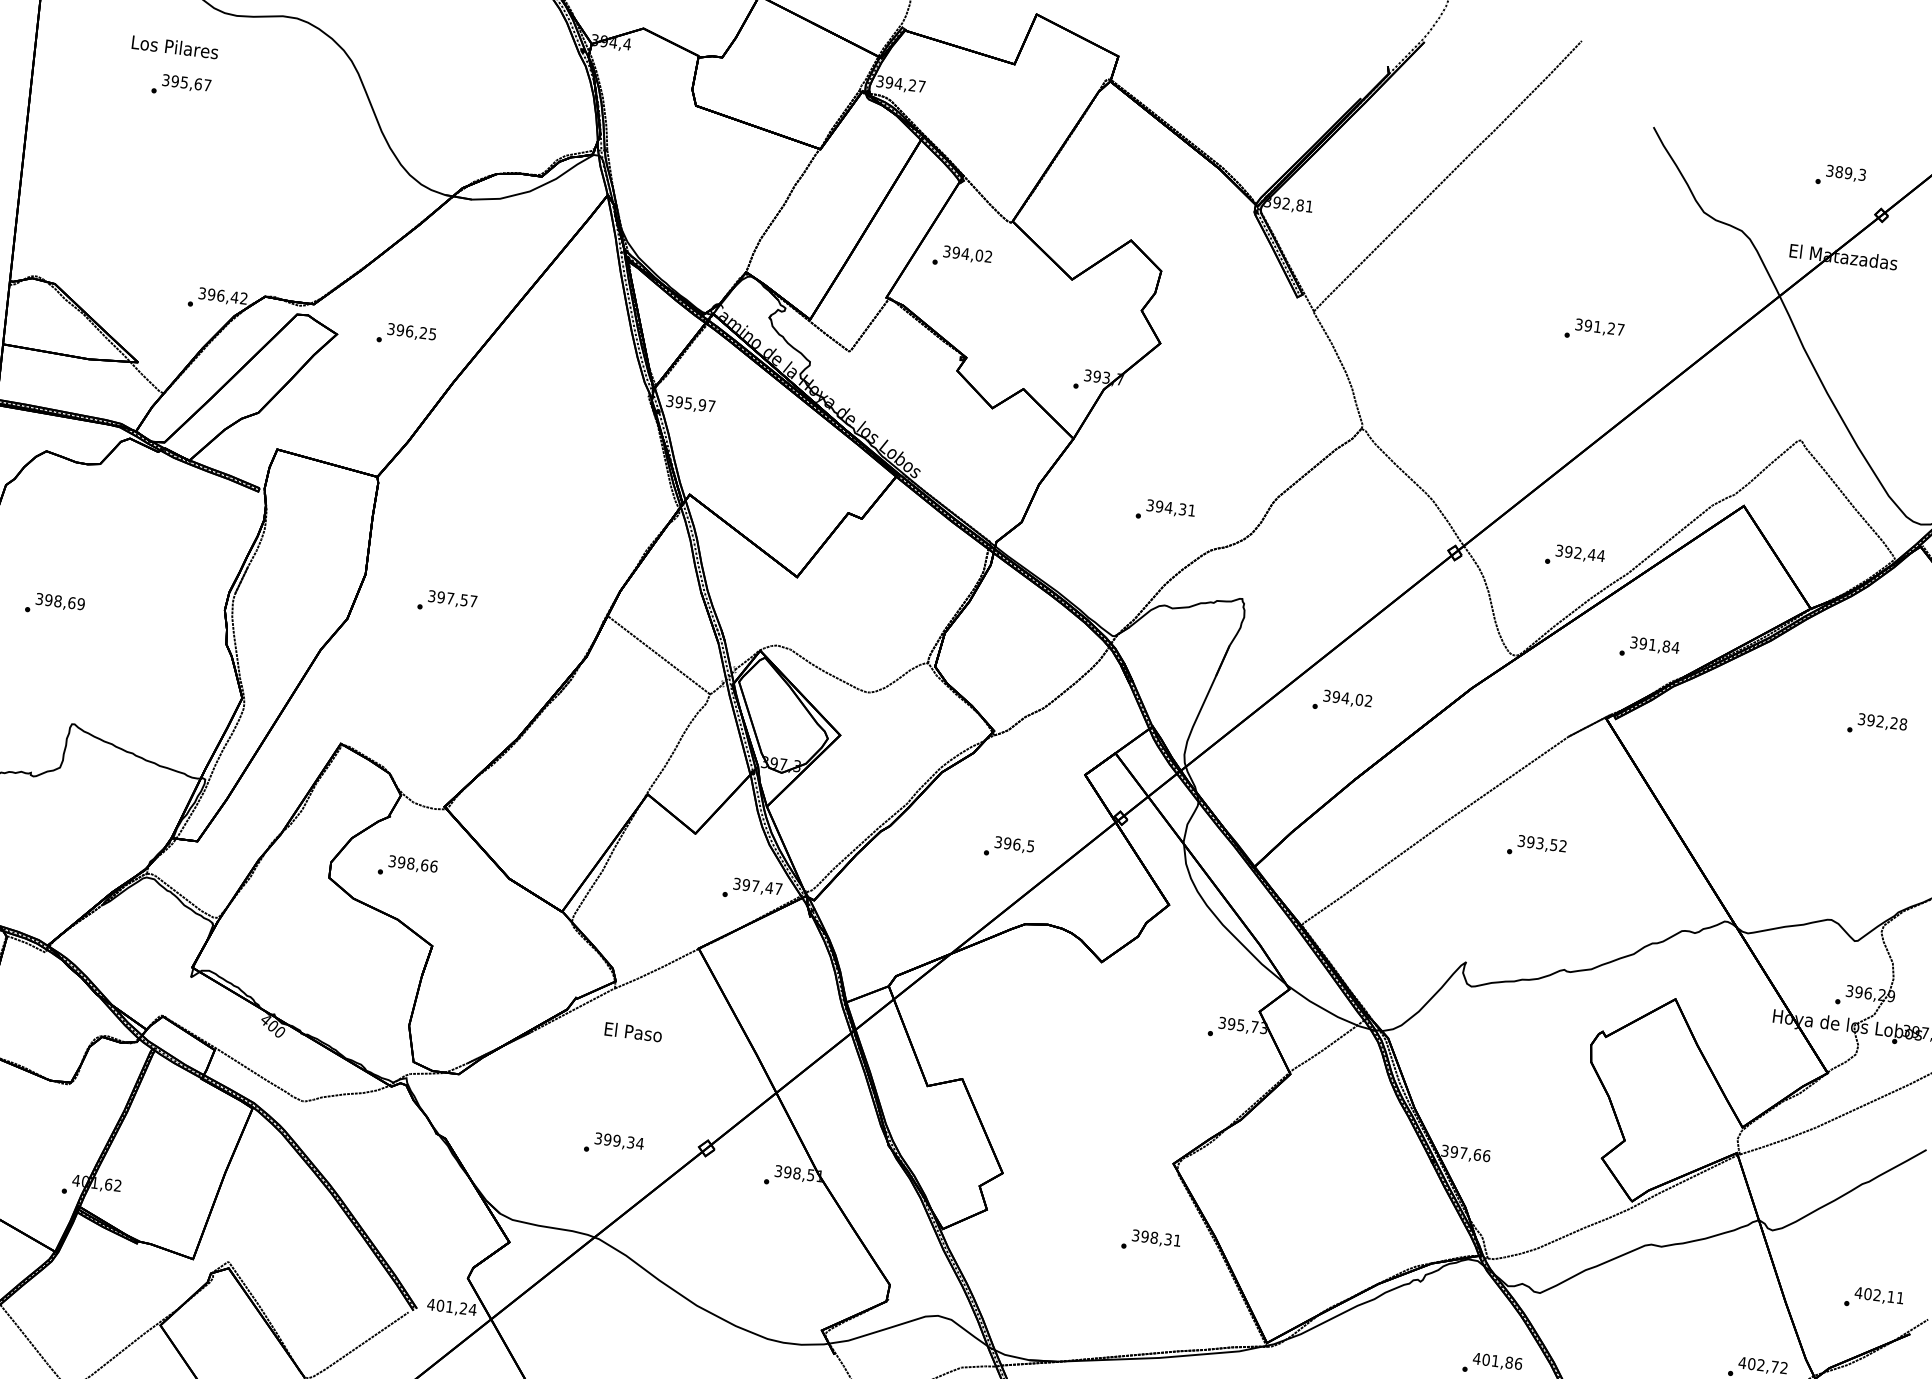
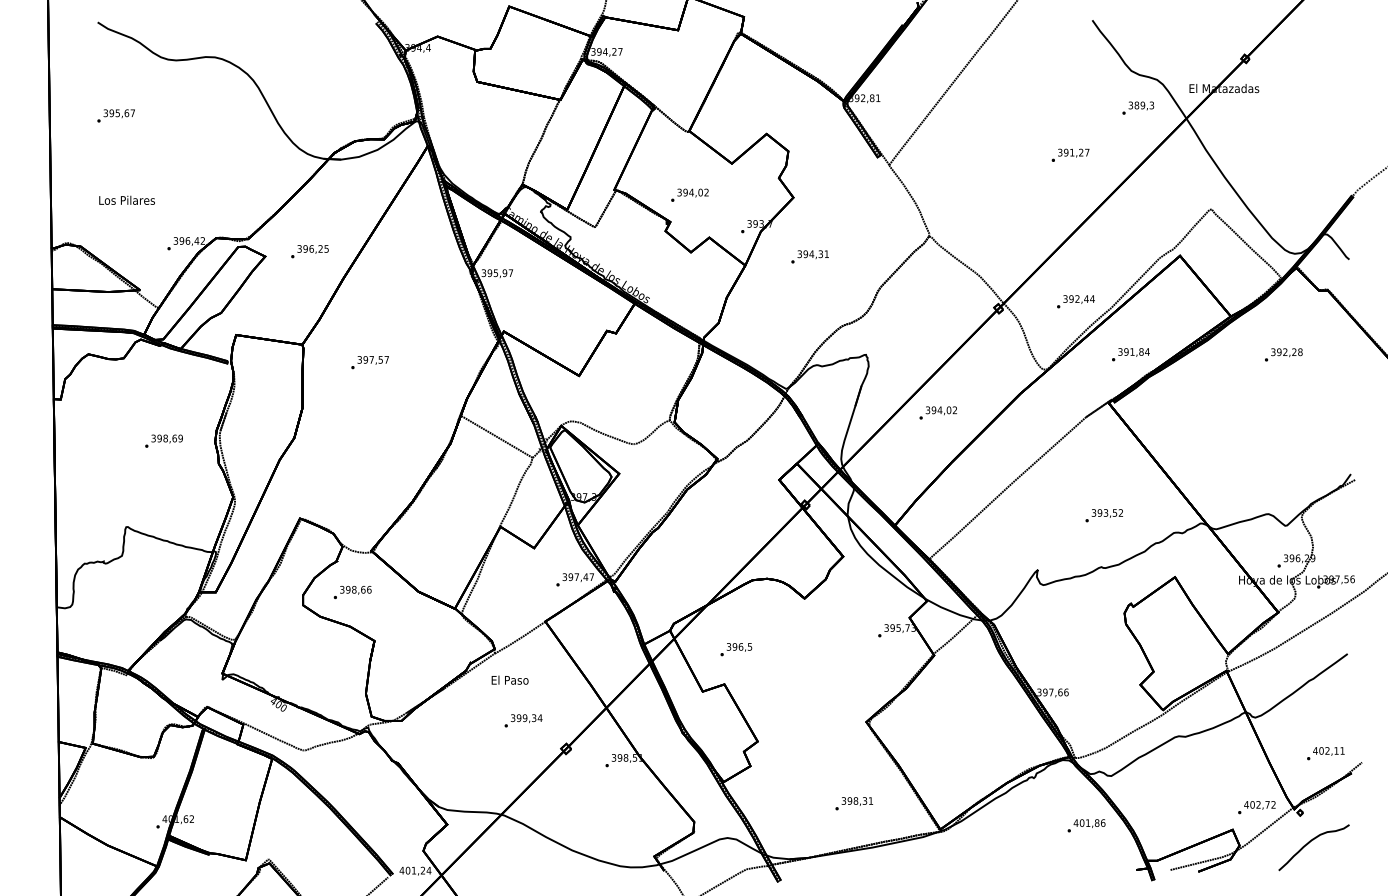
text: (174, 45) -> (126, 199), moved
text: (180, 85) -> (115, 115), moved
text: (1841, 175) -> (1138, 107), moved
text: (961, 256) -> (689, 194), moved
text: (1164, 510) -> (809, 256), moved
text: (446, 602) -> (369, 362), moved
text: (54, 603) -> (163, 440), moved
text: (1877, 724) -> (1283, 354), moved
text: (1535, 846) -> (1103, 515), moved
text: (1009, 847) -> (736, 649), moved
text: (614, 1144) -> (523, 720), moved
text: (1151, 1241) -> (854, 803), moved

